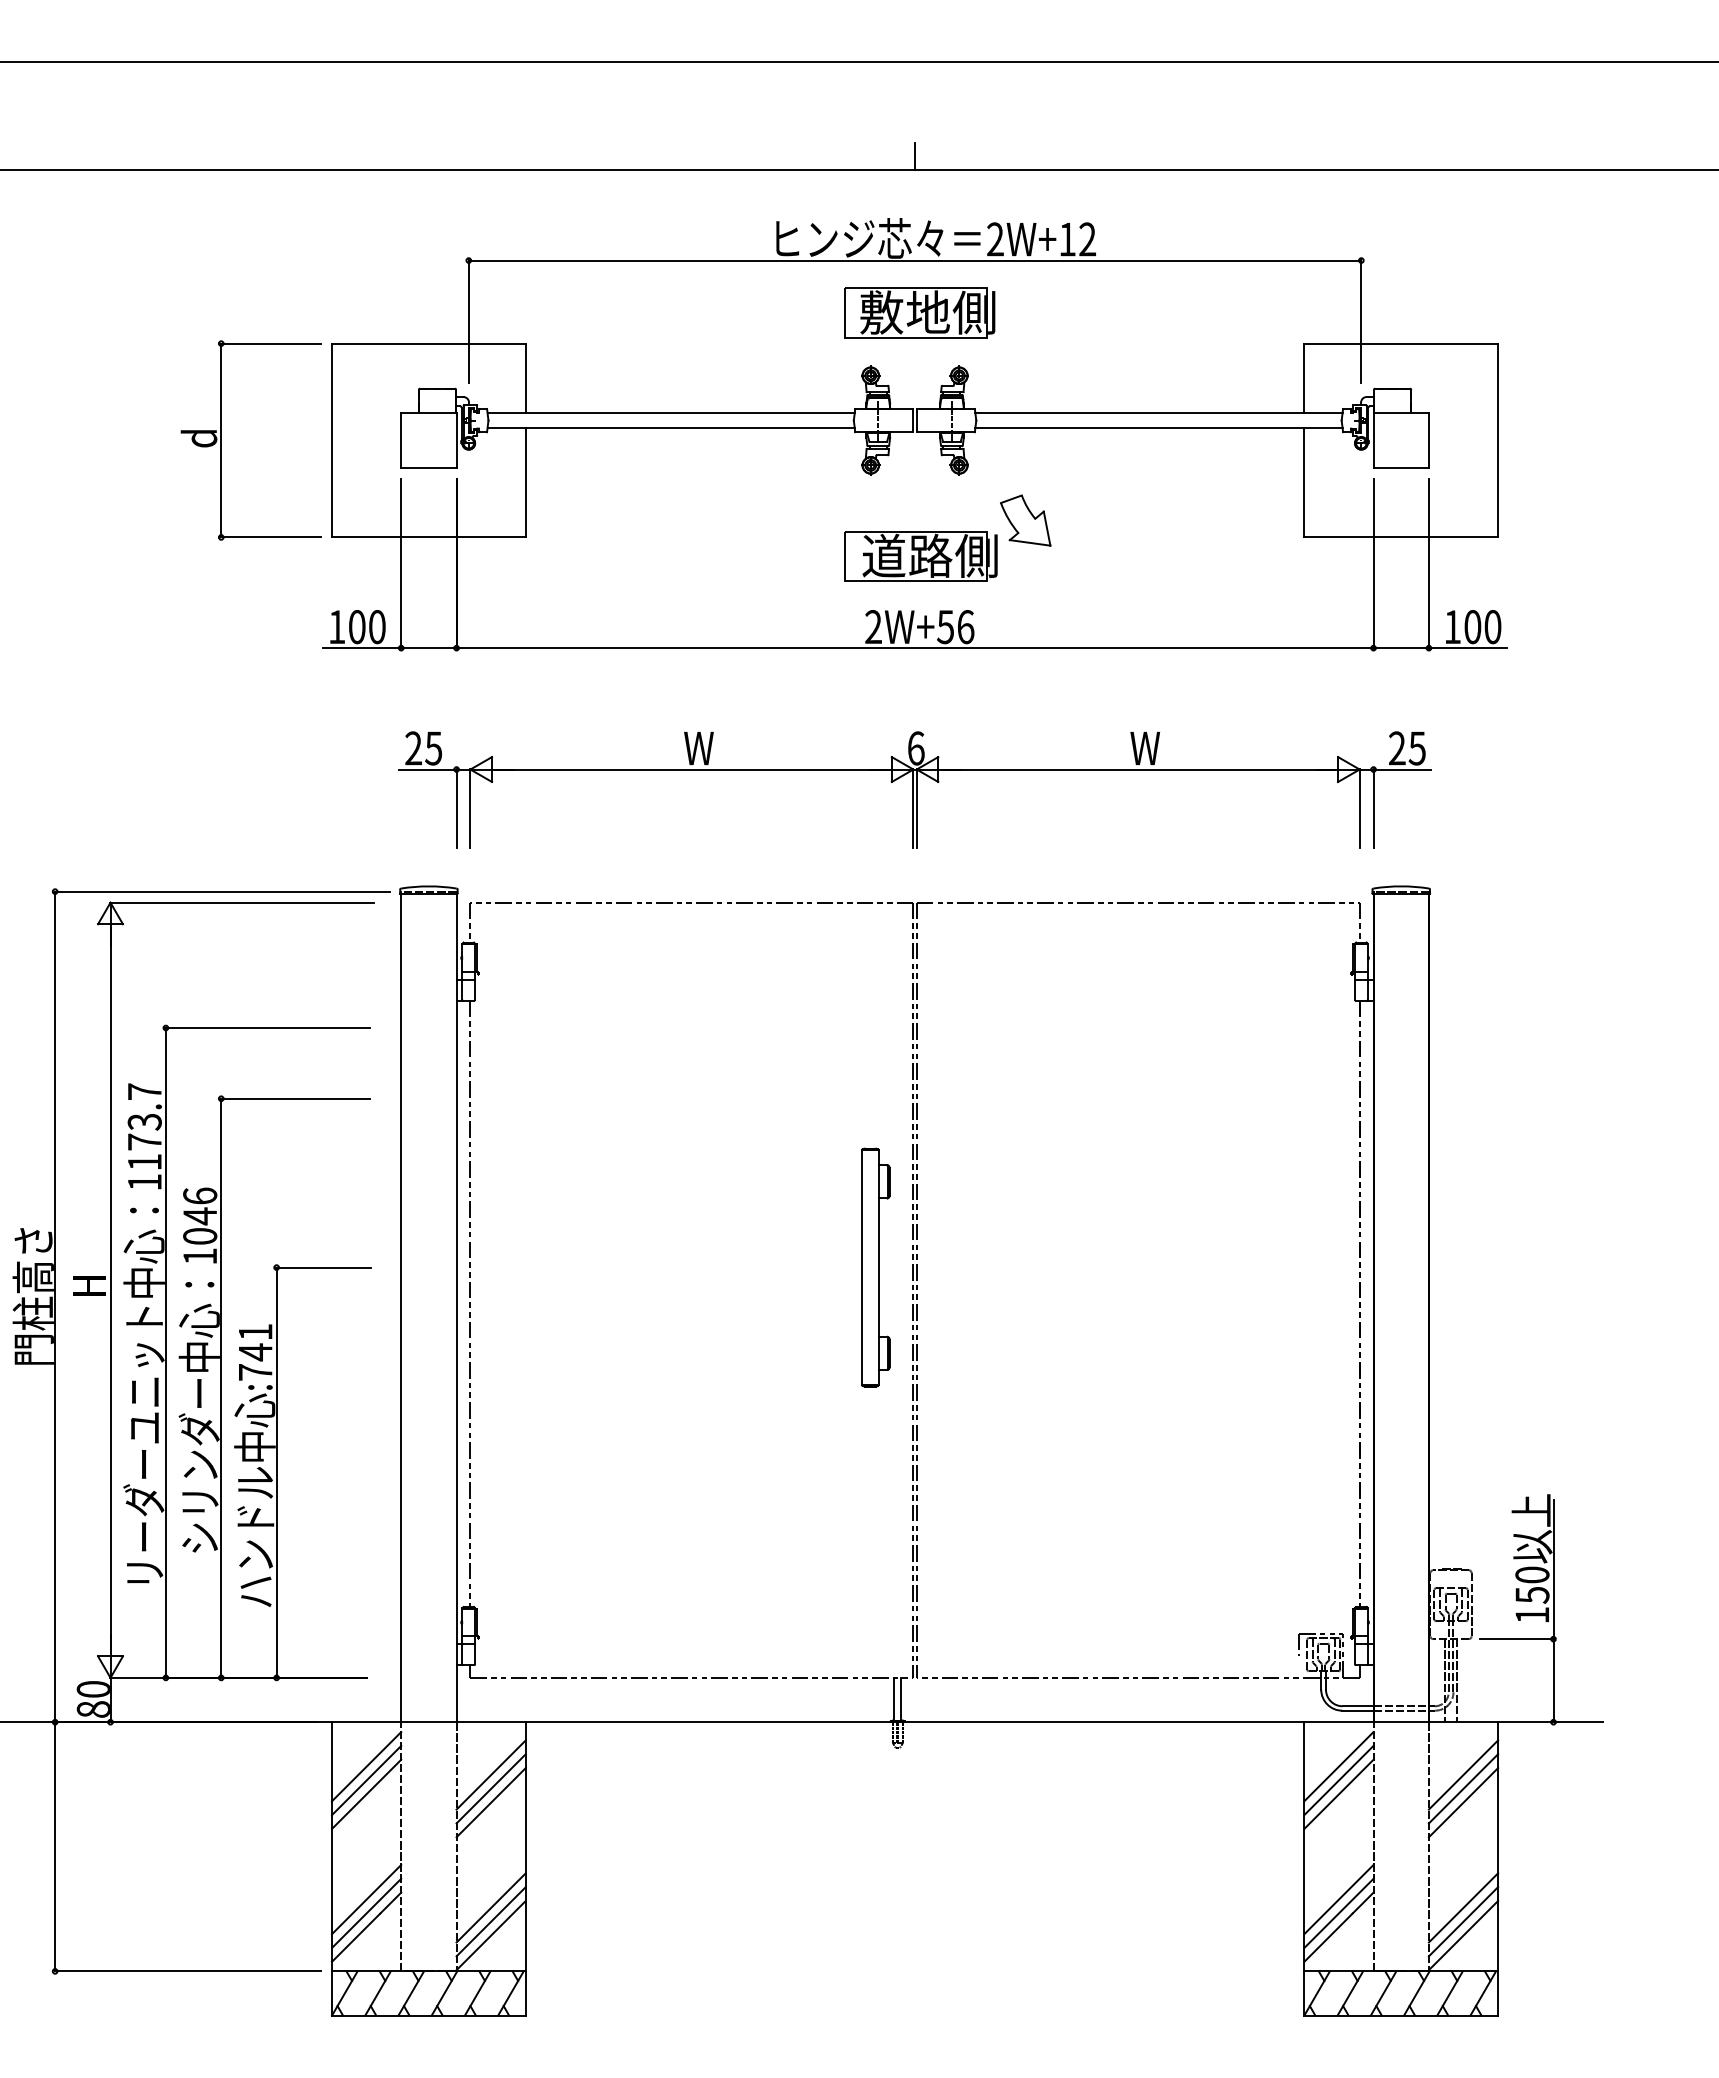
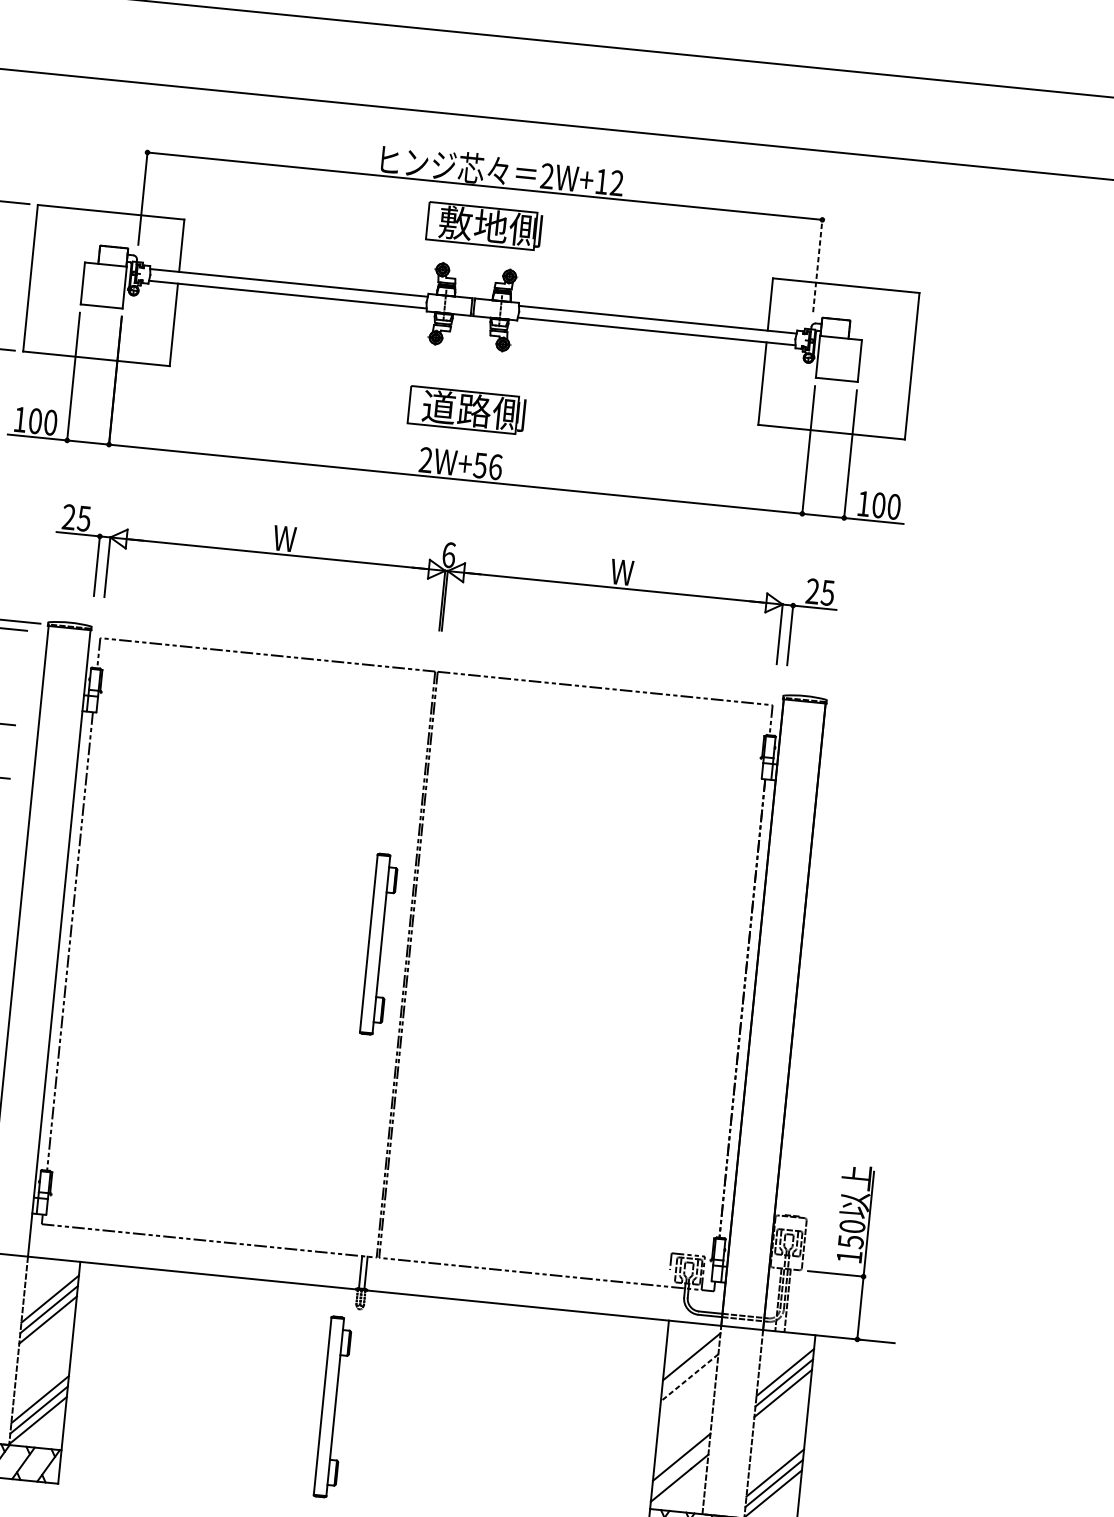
line: (915, 156) -> (493, 107), removed
line: (1361, 320) -> (817, 265), solid -> dashed
part: (1025, 520) -> (548, 391), removed
line: (1338, 1780) -> (690, 1367), removed
line: (1338, 1794) -> (689, 1377), solid -> dashed
part: (875, 1879) -> (332, 1407), added
line: (1338, 1913) -> (680, 1467), removed

